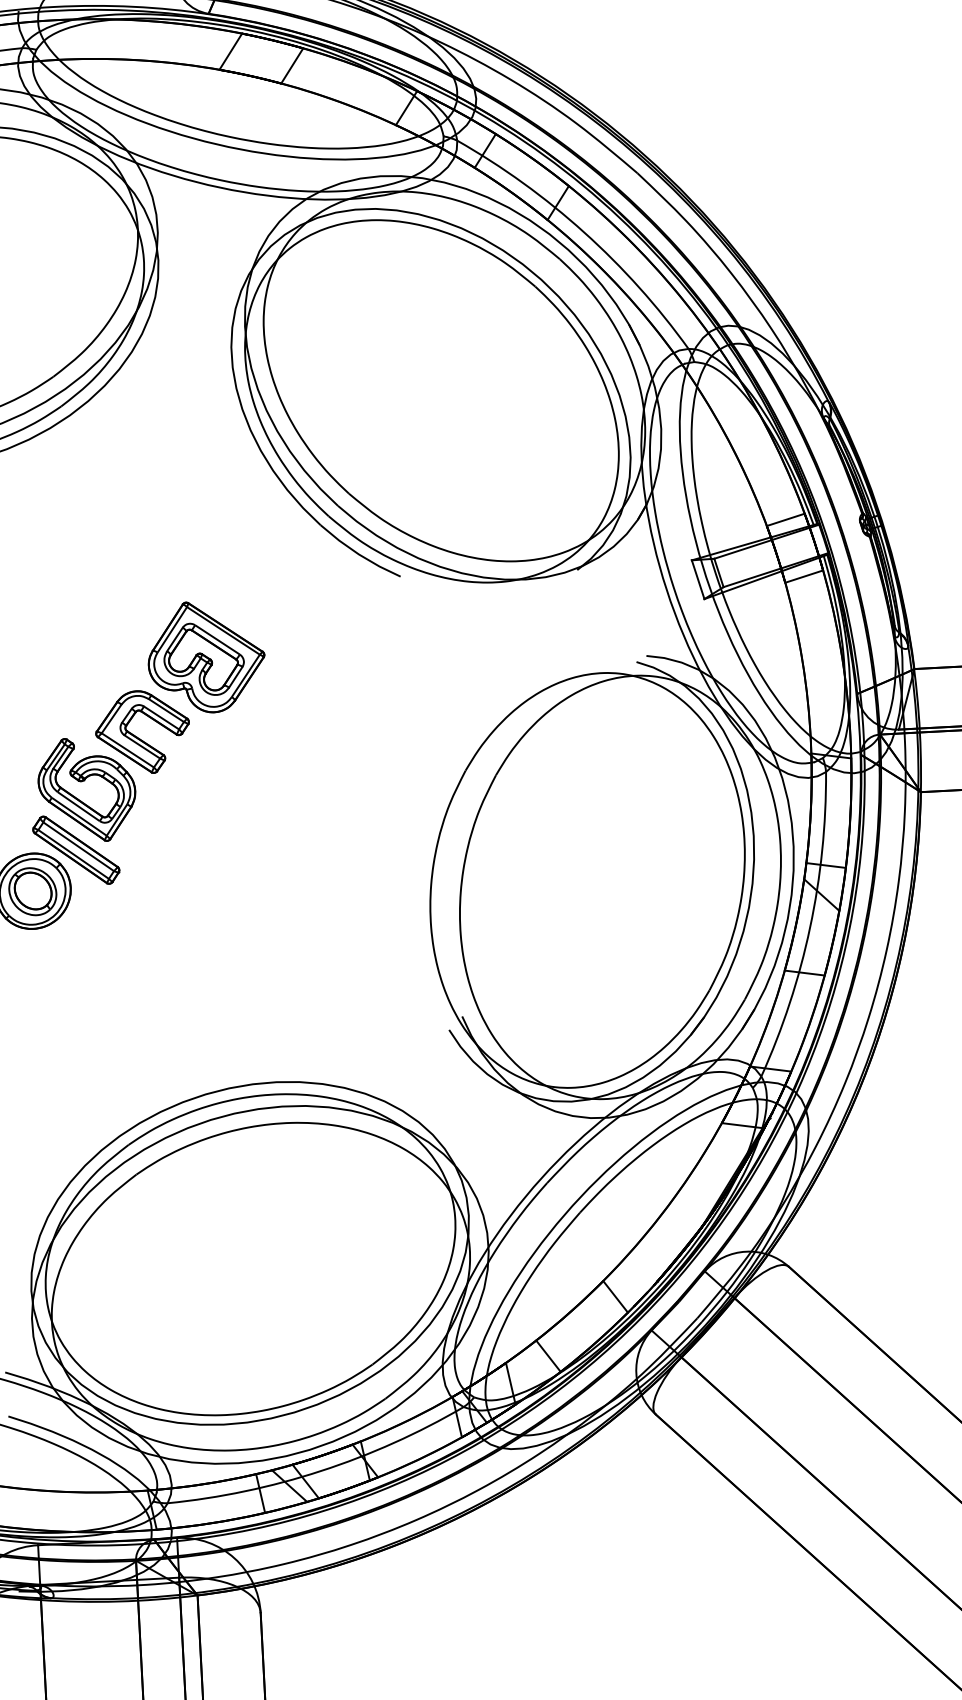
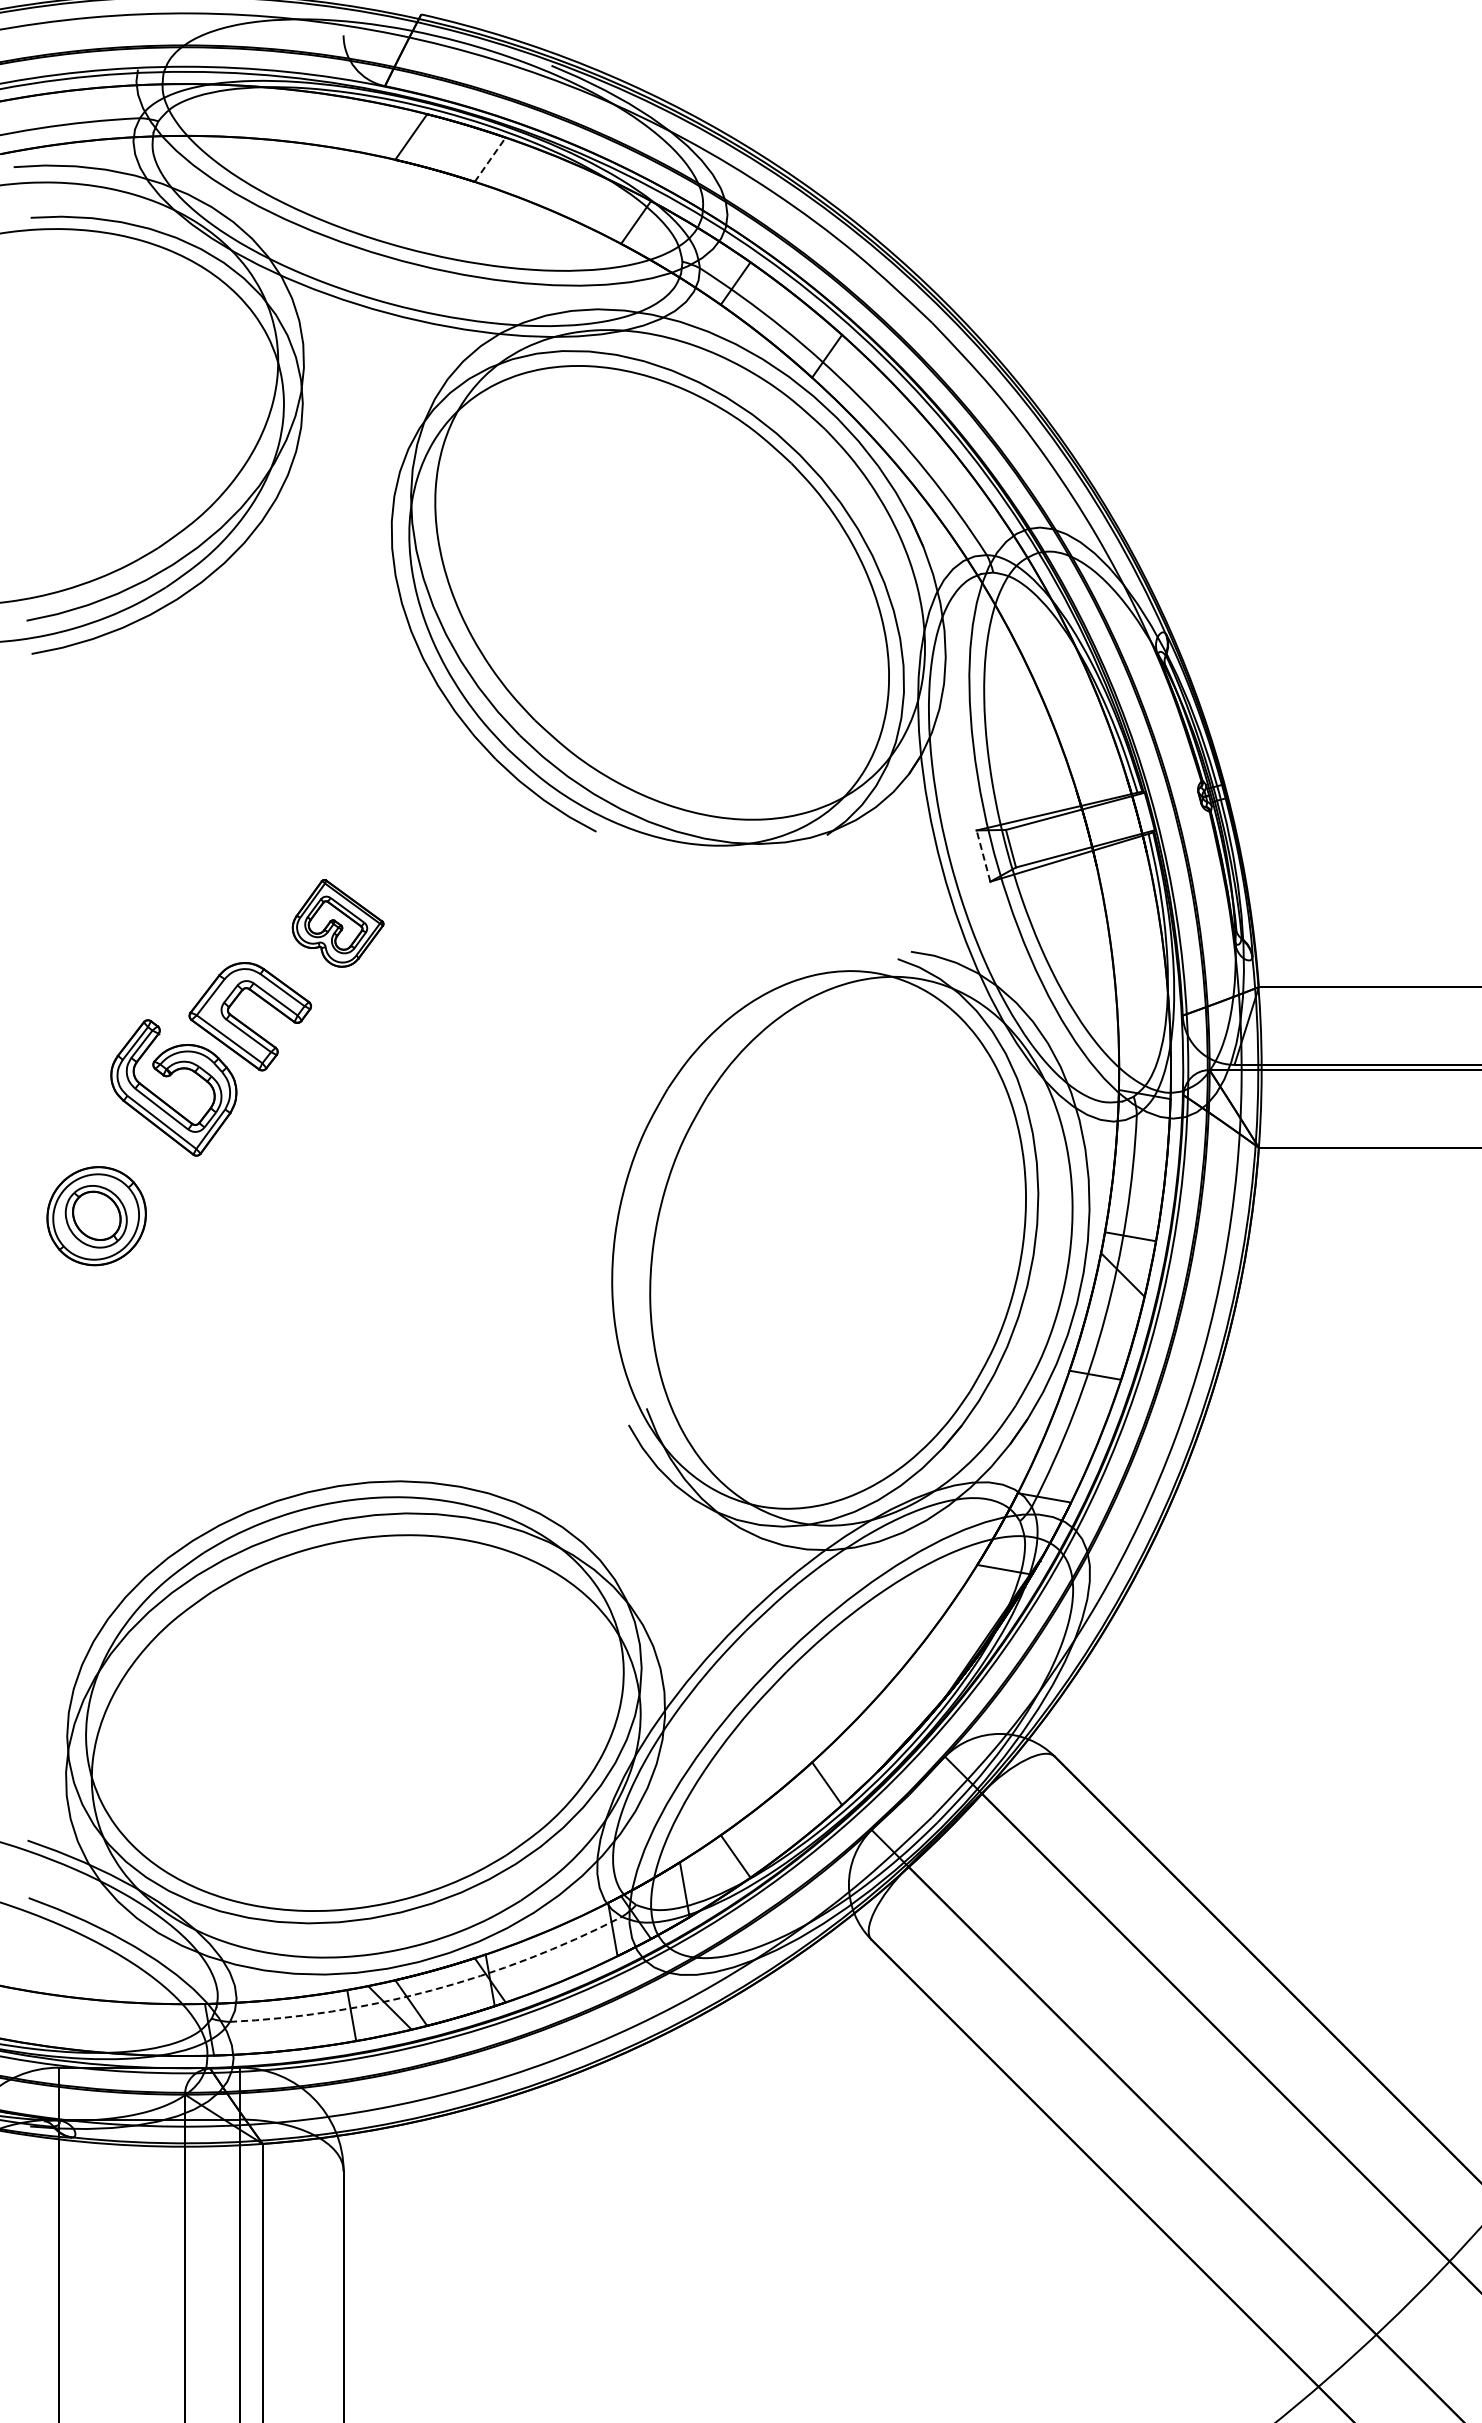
line: (292, 65) -> (490, 159), solid -> dashed
line: (785, 519) -> (1101, 783), removed
line: (804, 576) -> (1121, 859), removed
line: (698, 580) -> (983, 856), solid -> dashed
part: (205, 657) -> (337, 923), size x0.6
part: (76, 850) -> (155, 1165), removed
arc: (320, 1471) -> (431, 1990), solid -> dashed

